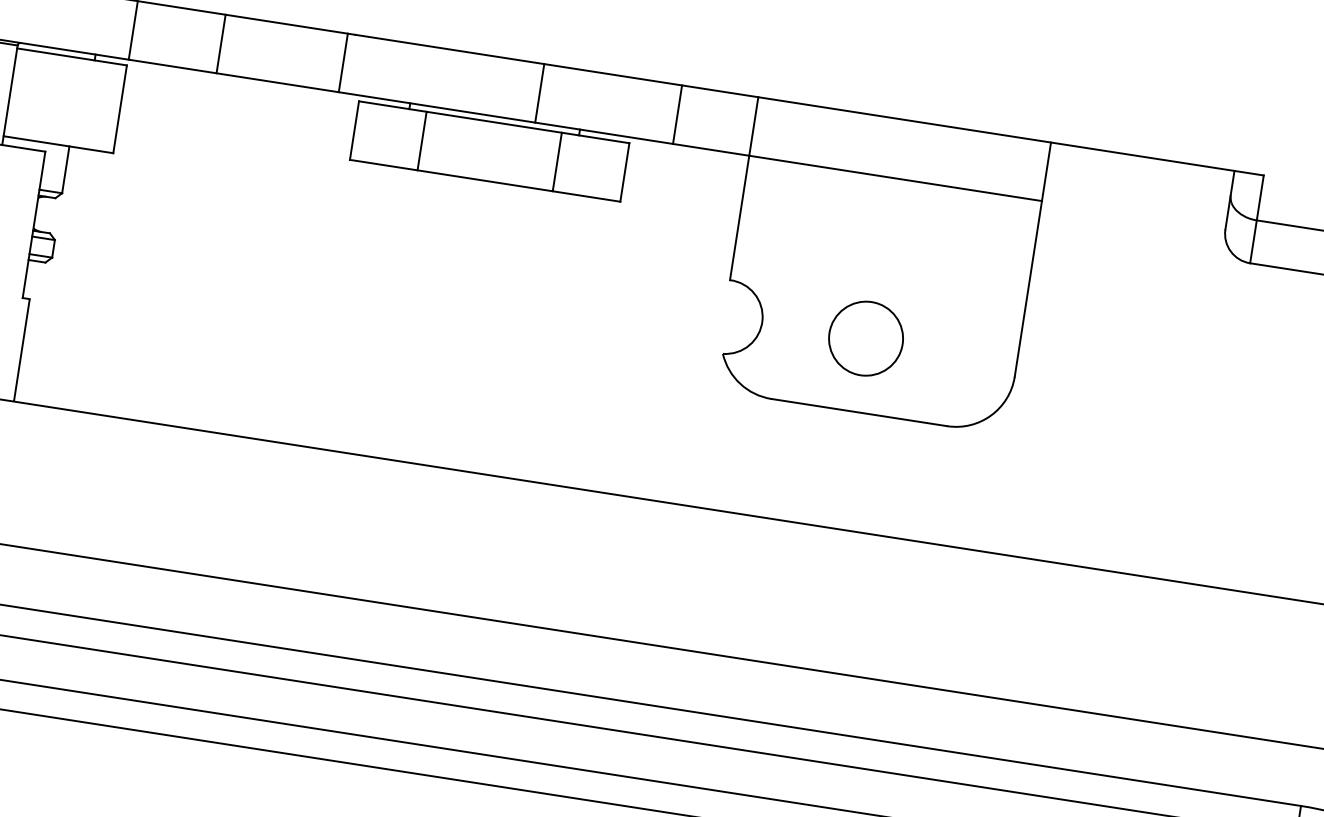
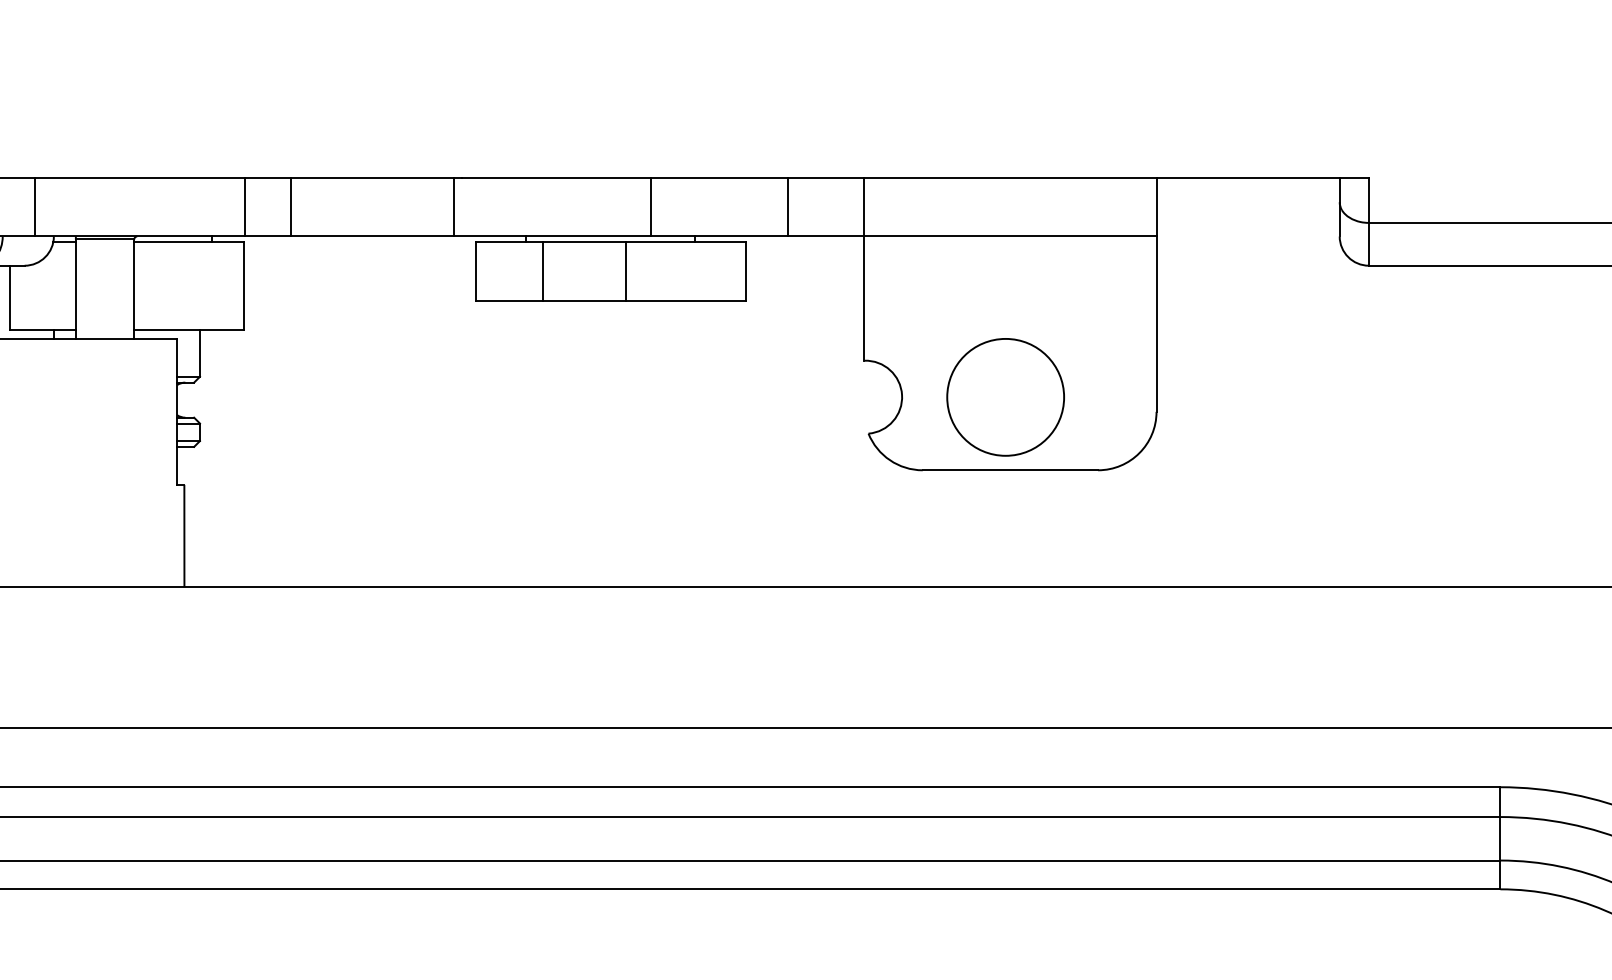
line: (221, 44) -> (291, 207), moved
line: (557, 162) -> (626, 271), moved
circle: (865, 337) -> (1005, 396), size x1.6

